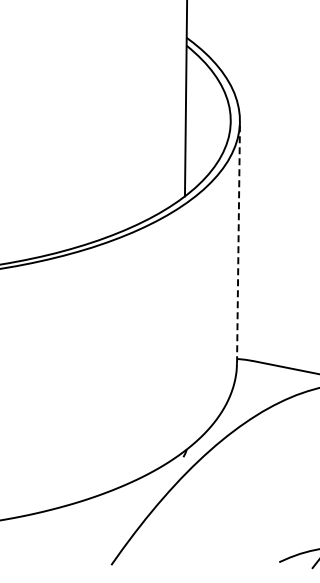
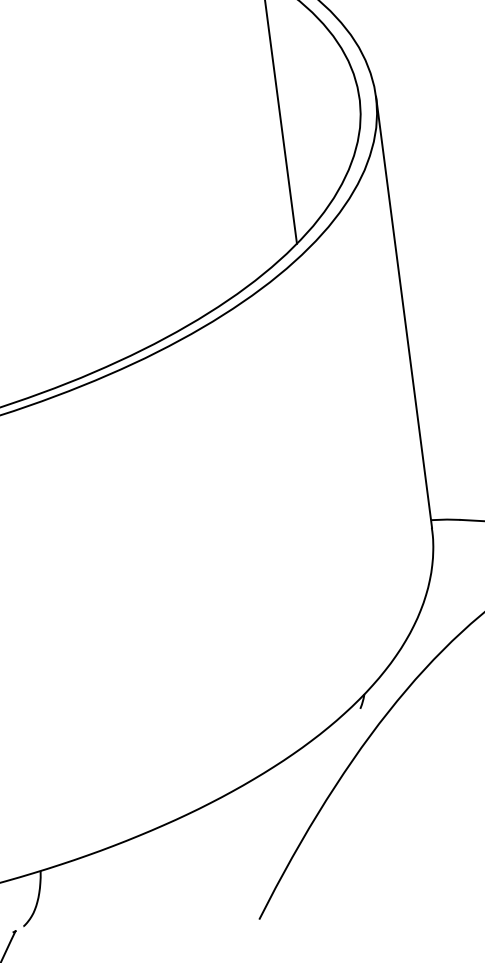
line: (238, 242) -> (404, 312), dashed -> solid

